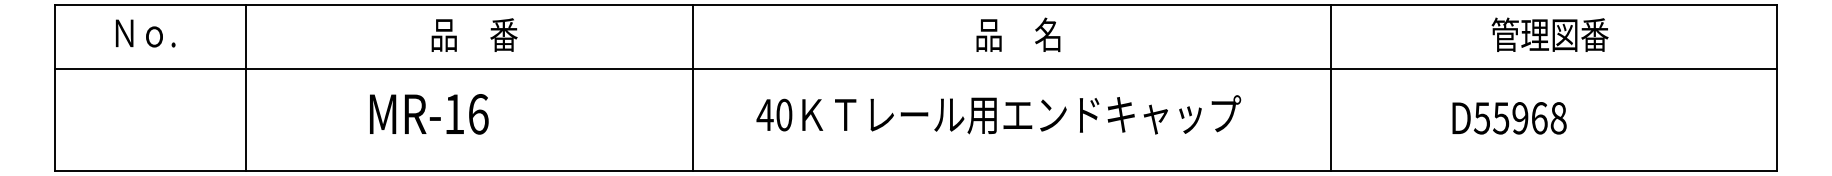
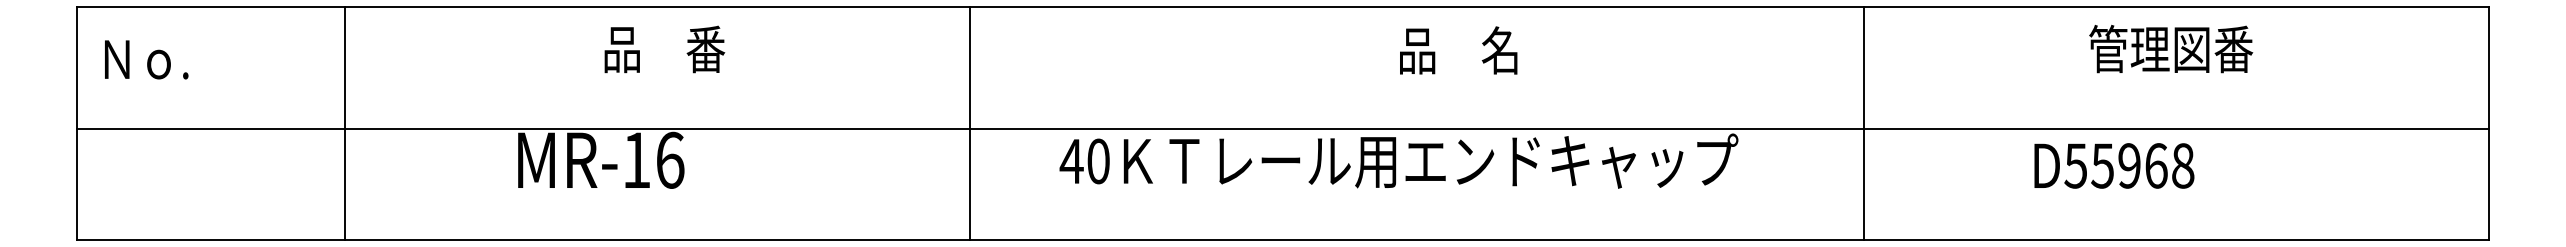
text: (145, 33) -> (146, 59), moved
text: (1018, 34) -> (1458, 49), moved
line: (915, 68) -> (1282, 128), moved

